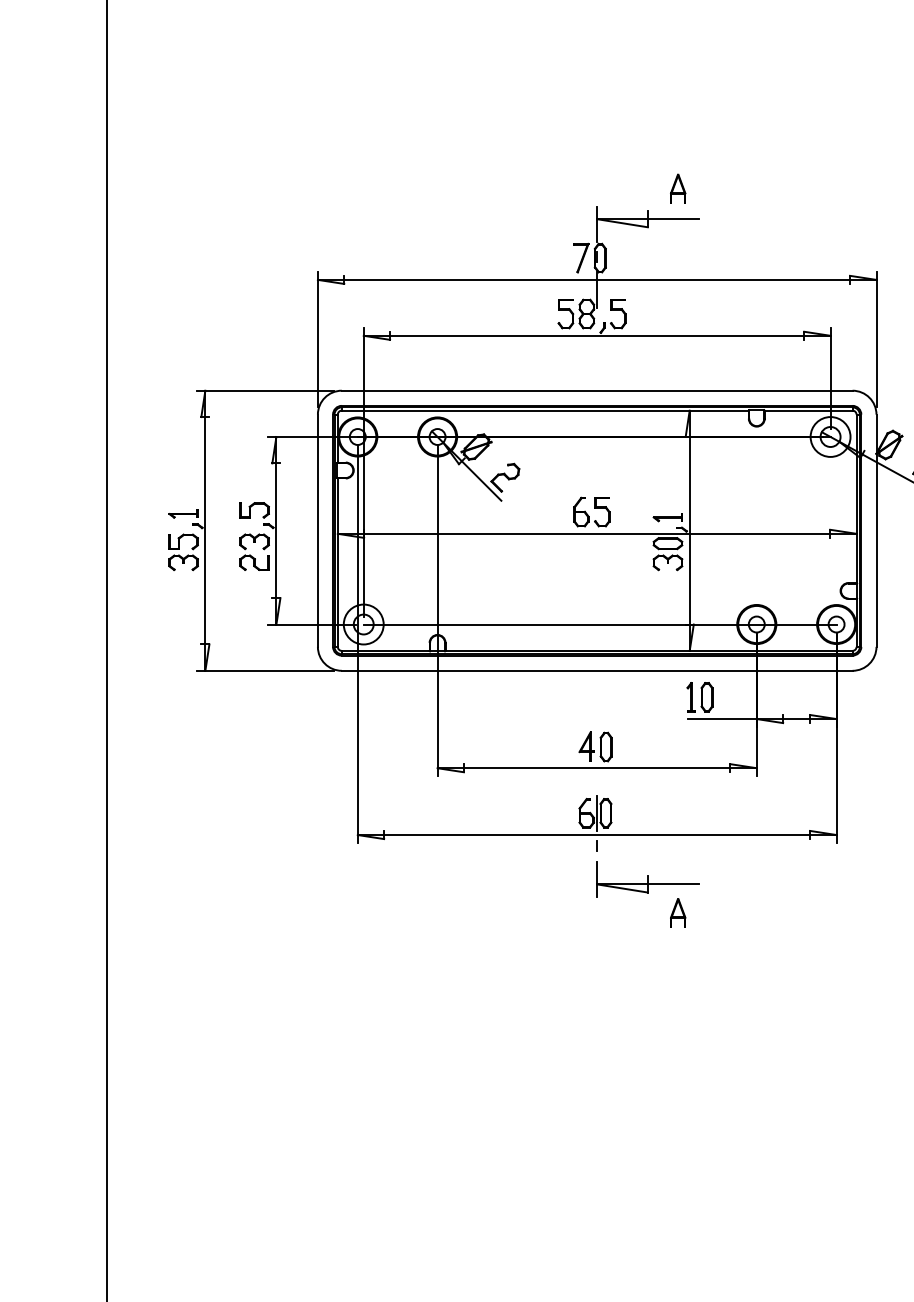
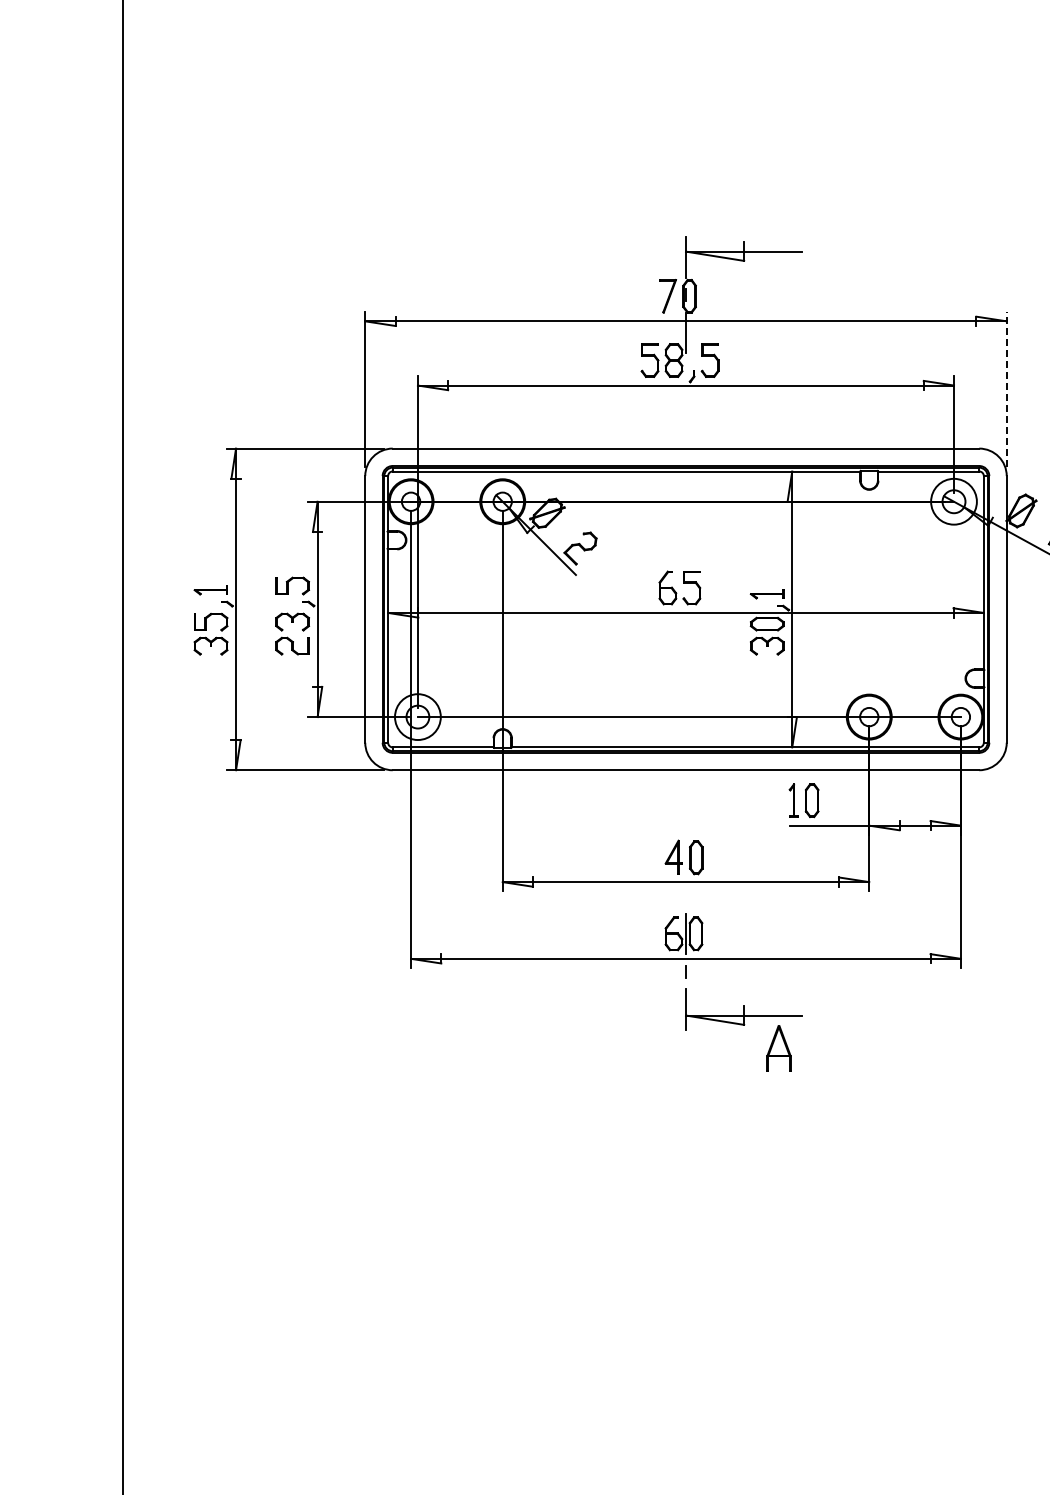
part: (677, 188) -> (778, 216), removed
line: (876, 339) -> (1006, 389), solid -> dashed
part: (677, 913) -> (778, 1048), size x1.4

